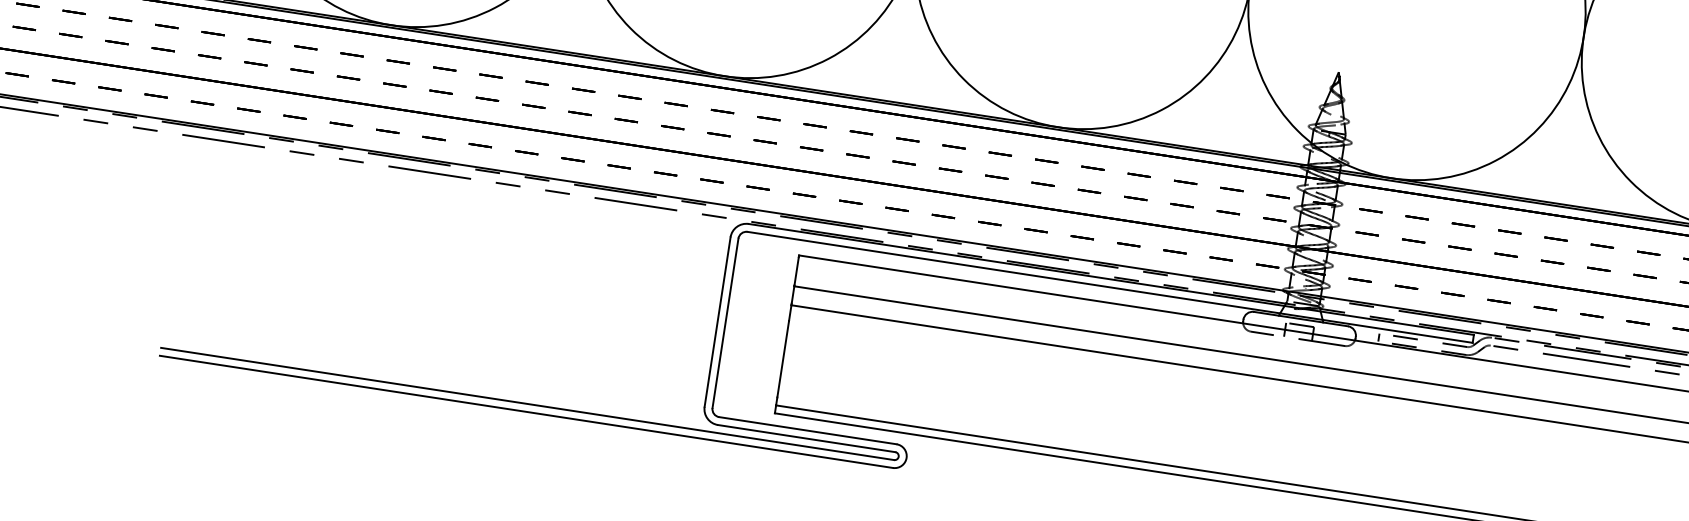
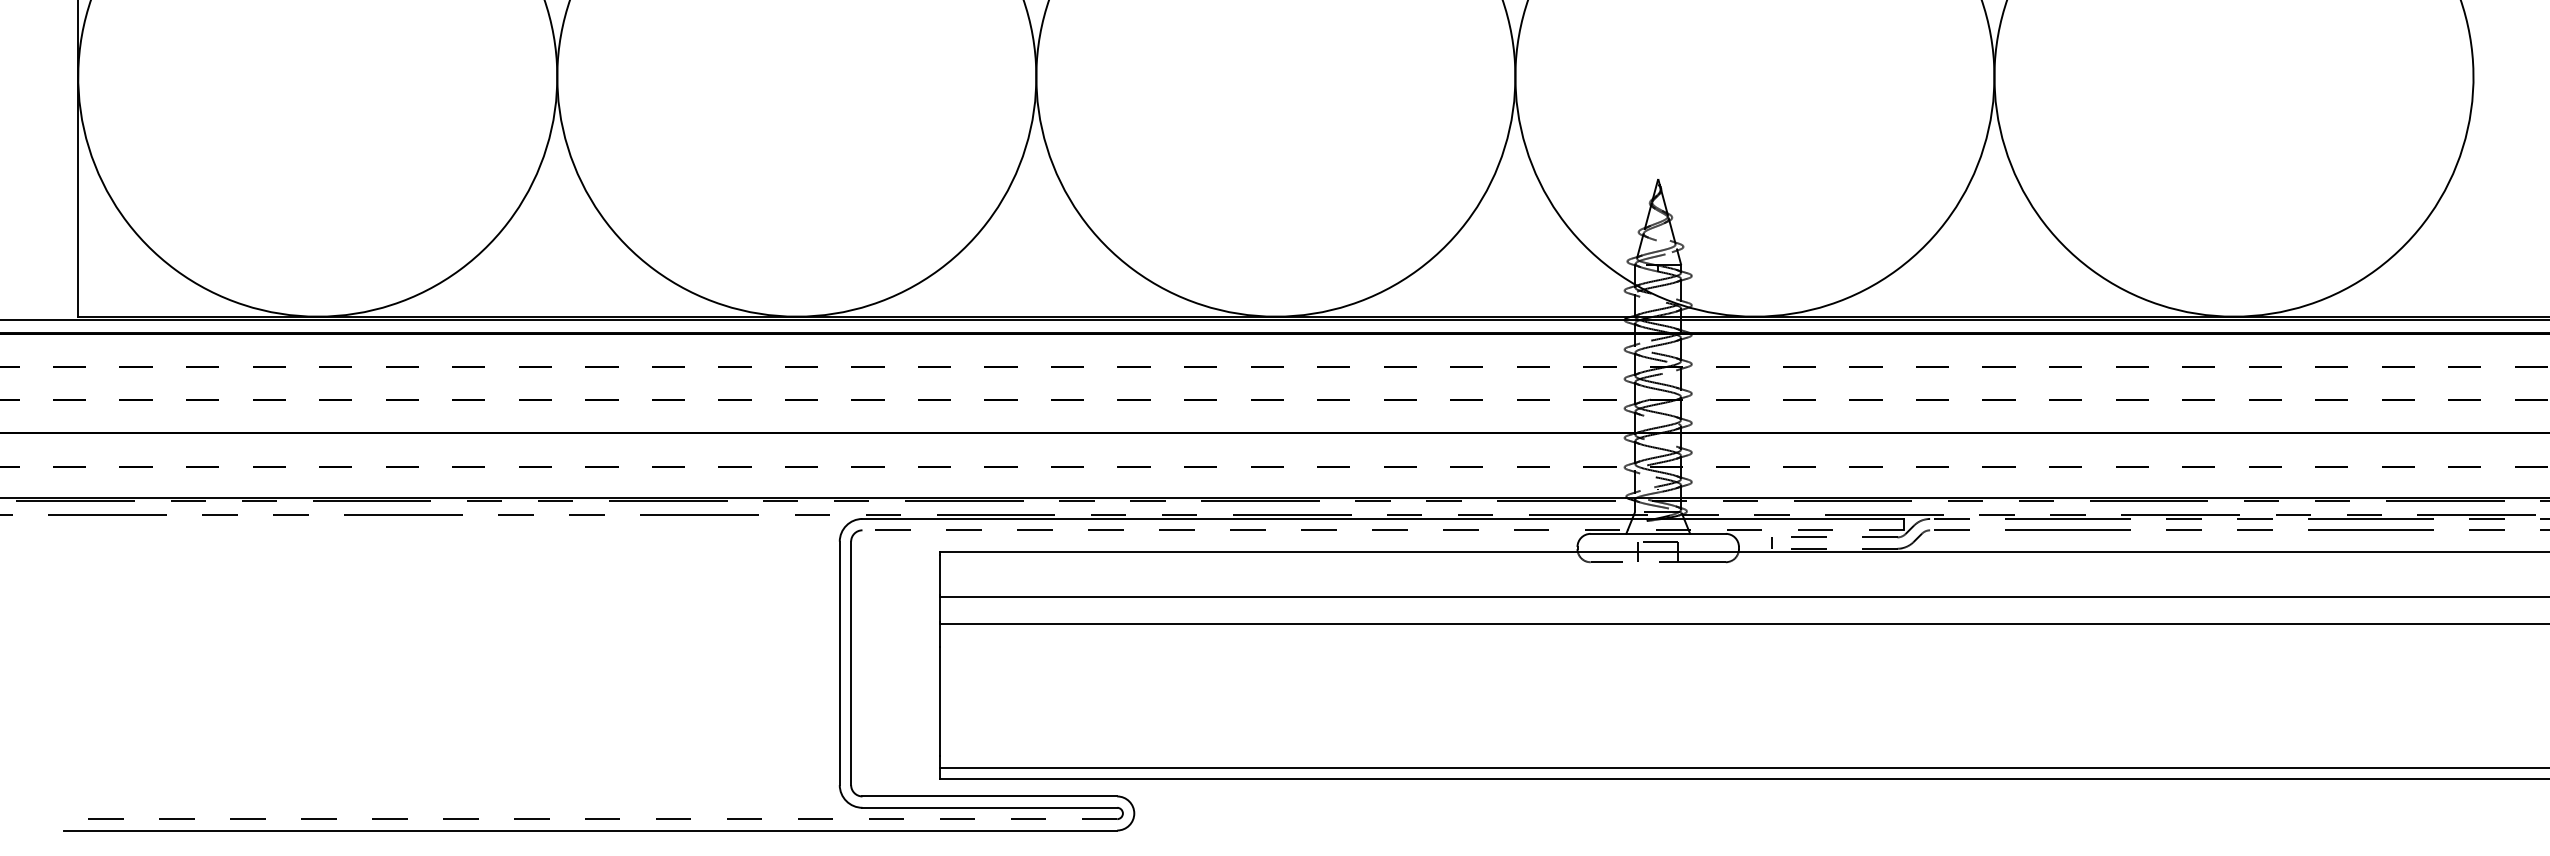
line: (1110, 287) -> (1383, 530), solid -> dashed
line: (527, 404) -> (590, 819), solid -> dashed

